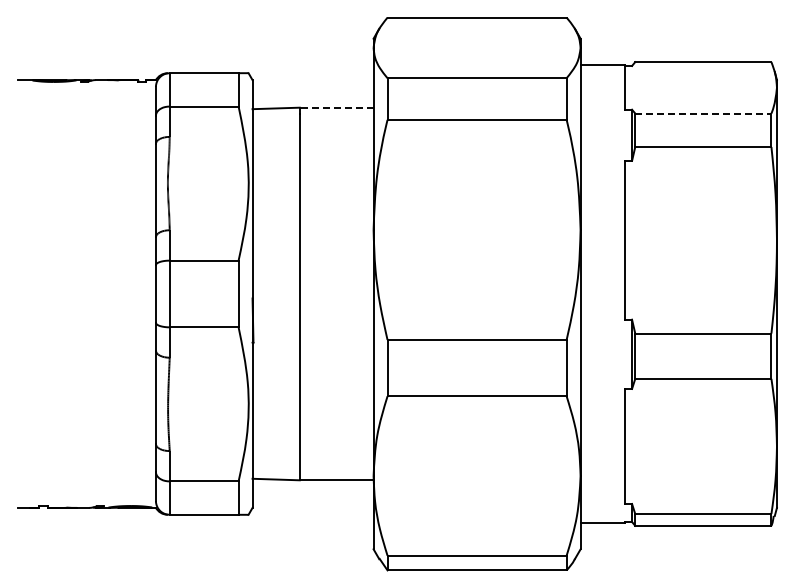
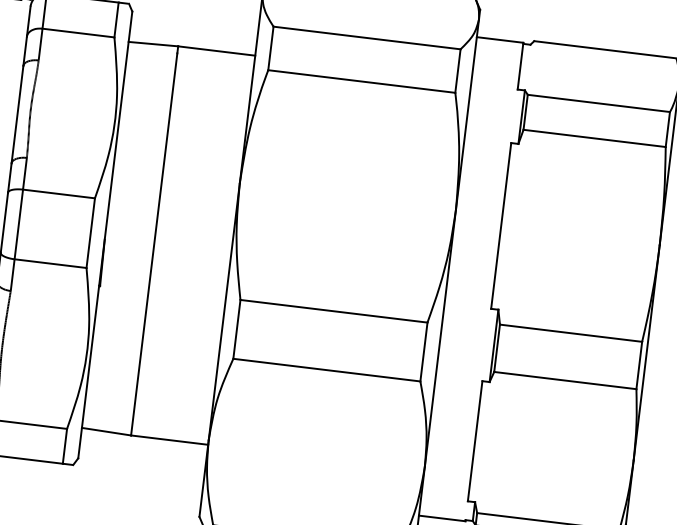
line: (336, 107) -> (216, 50), dashed -> solid
line: (703, 113) -> (599, 103), dashed -> solid

